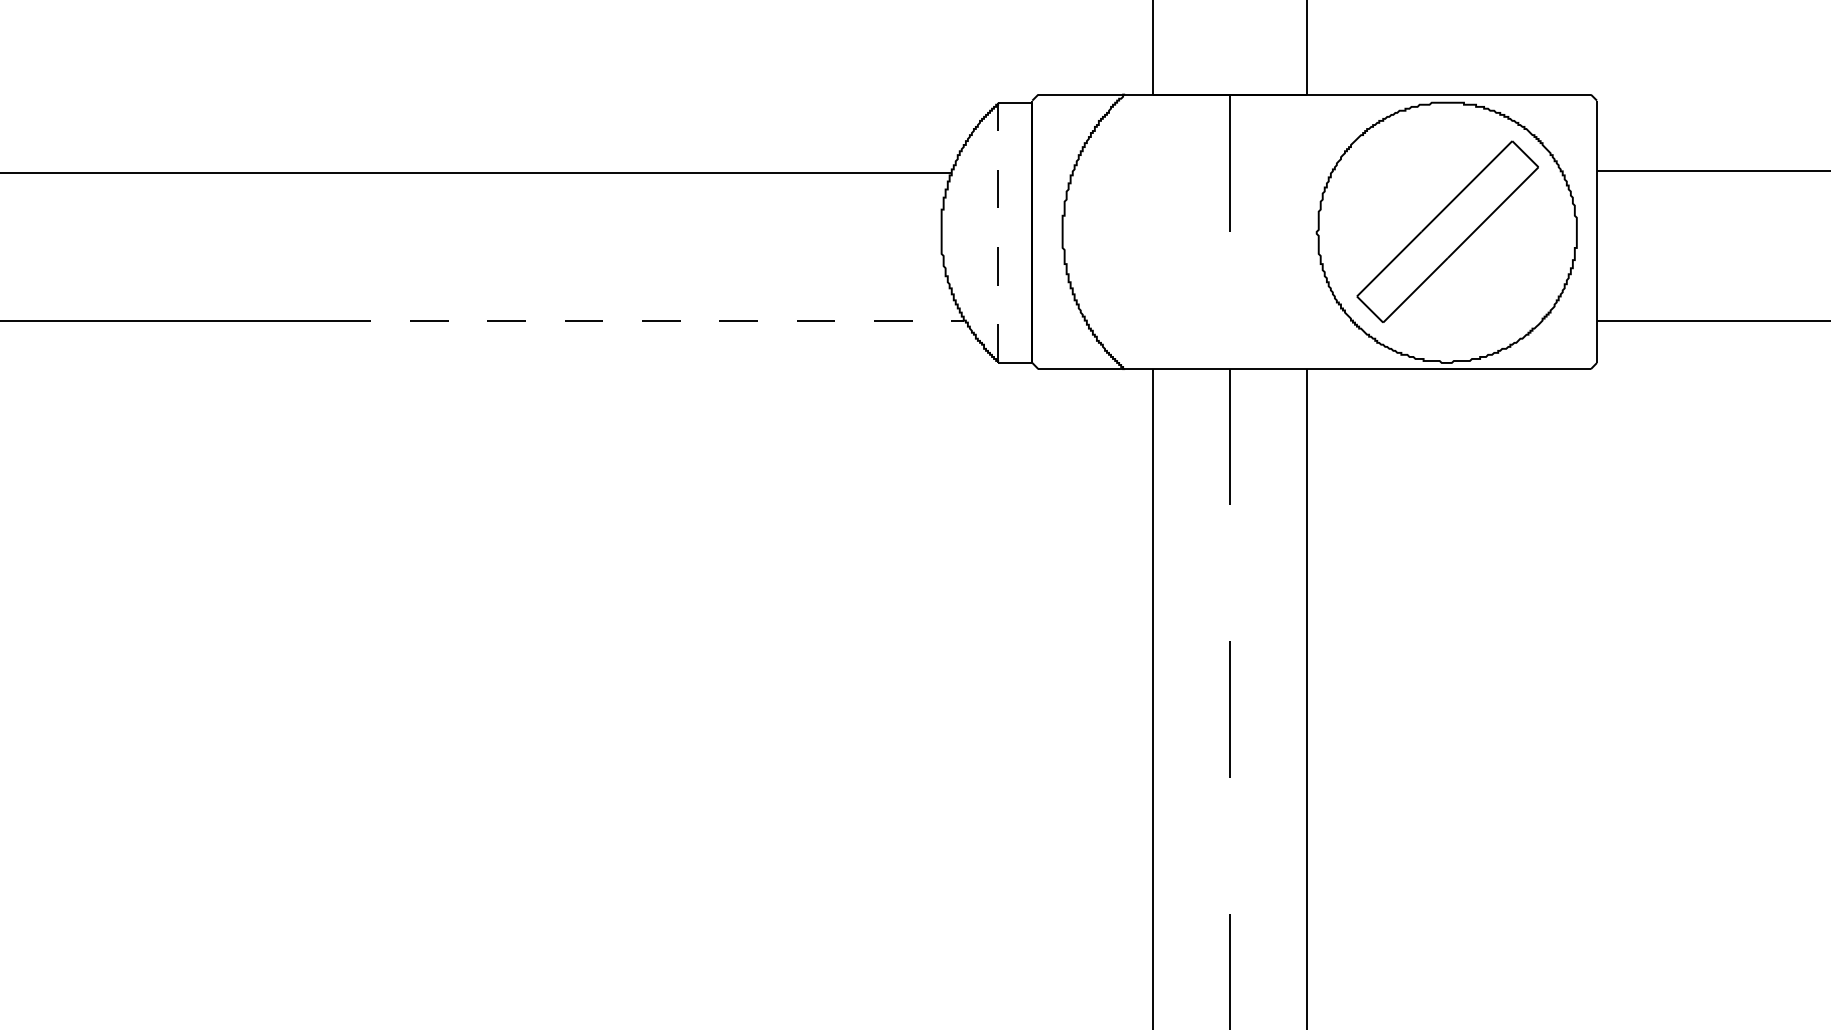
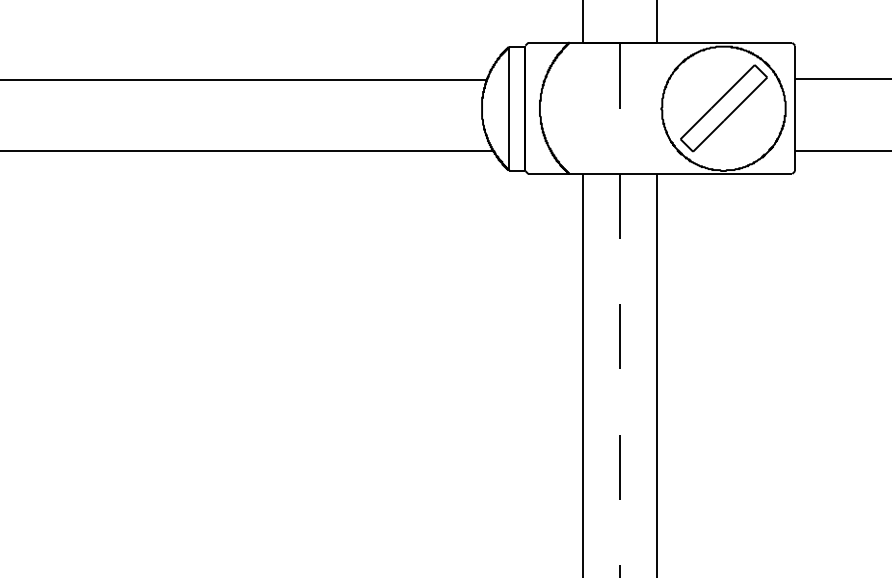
line: (998, 232) -> (509, 108), dashed -> solid
line: (647, 319) -> (341, 150), dashed -> solid

